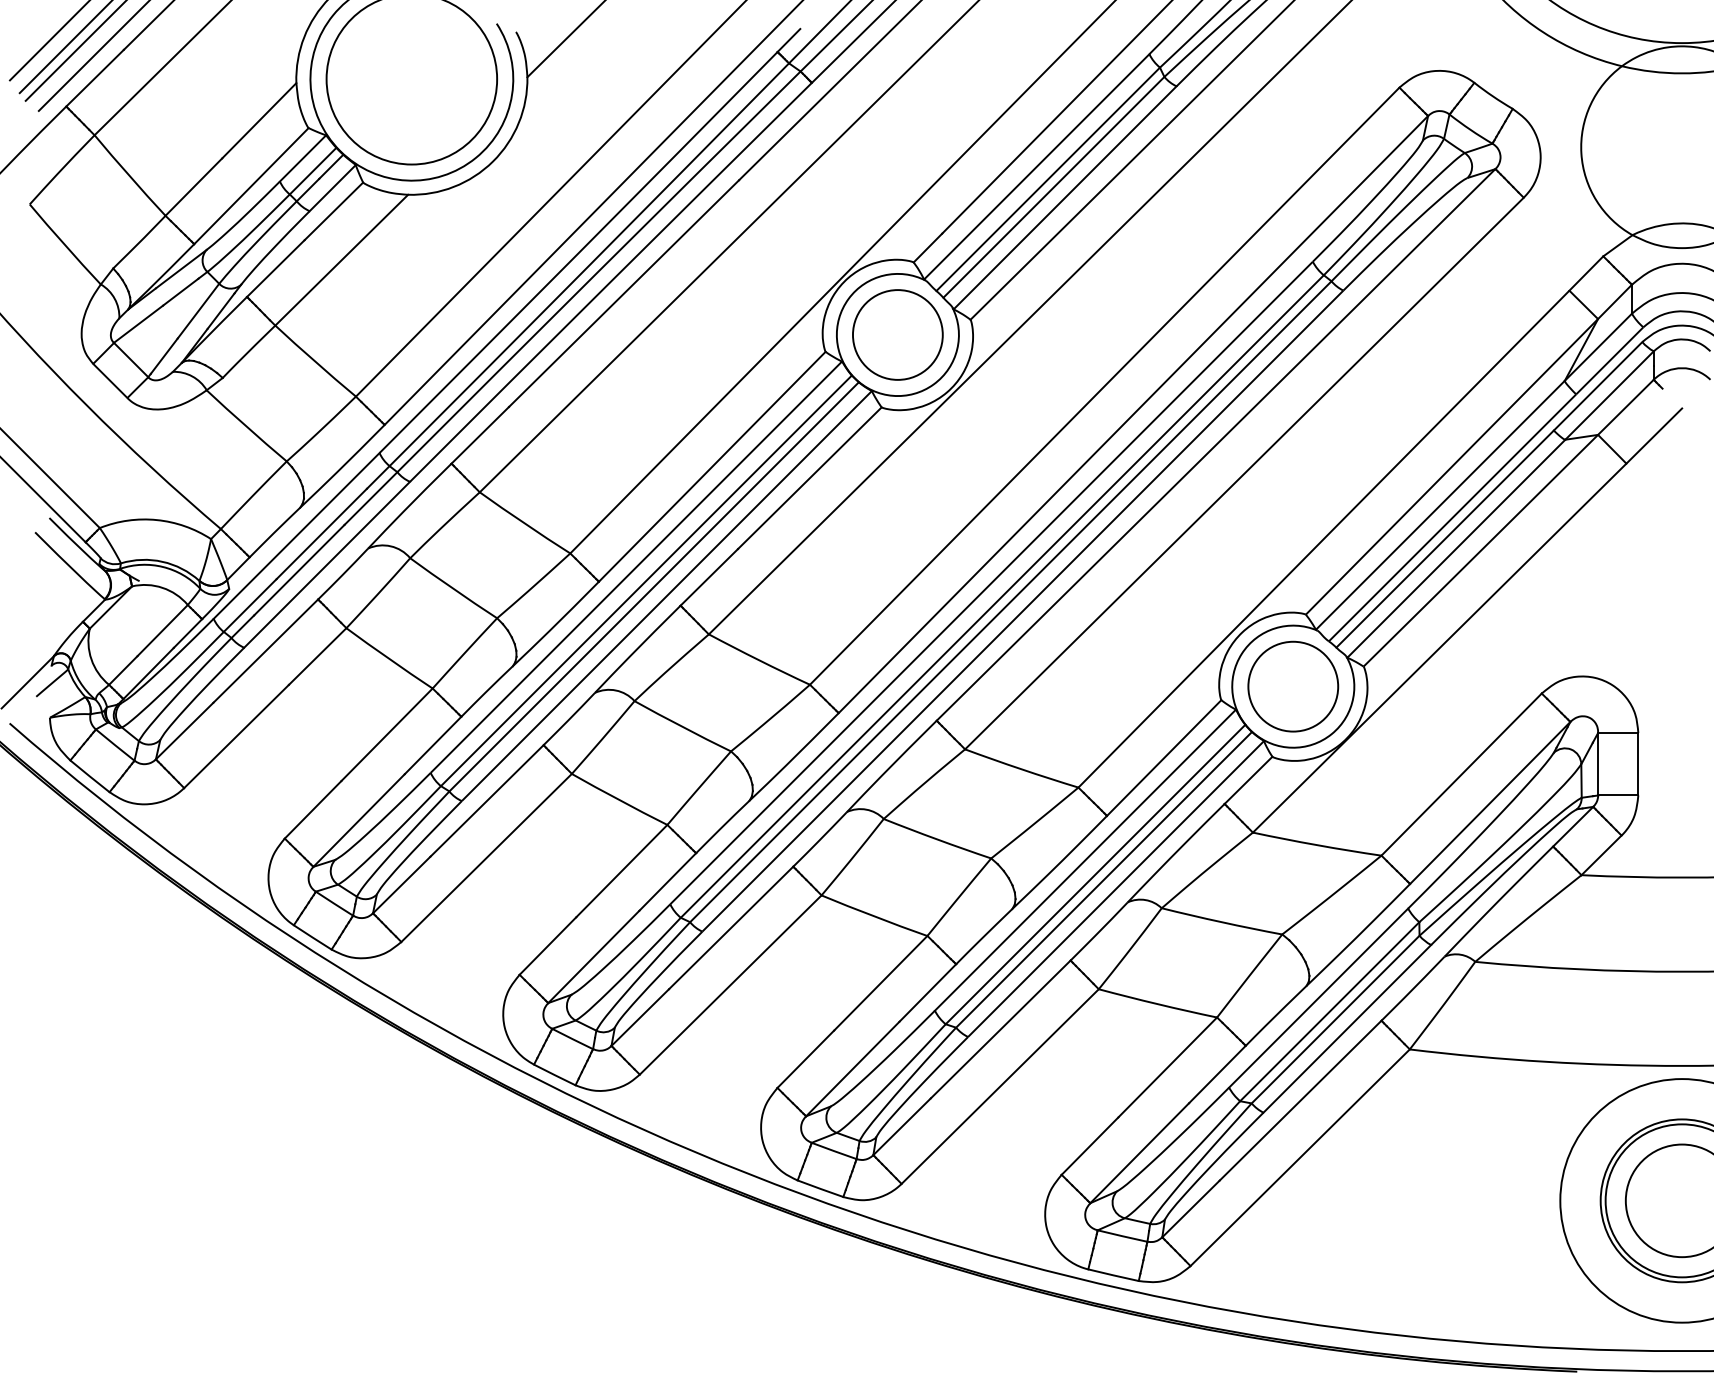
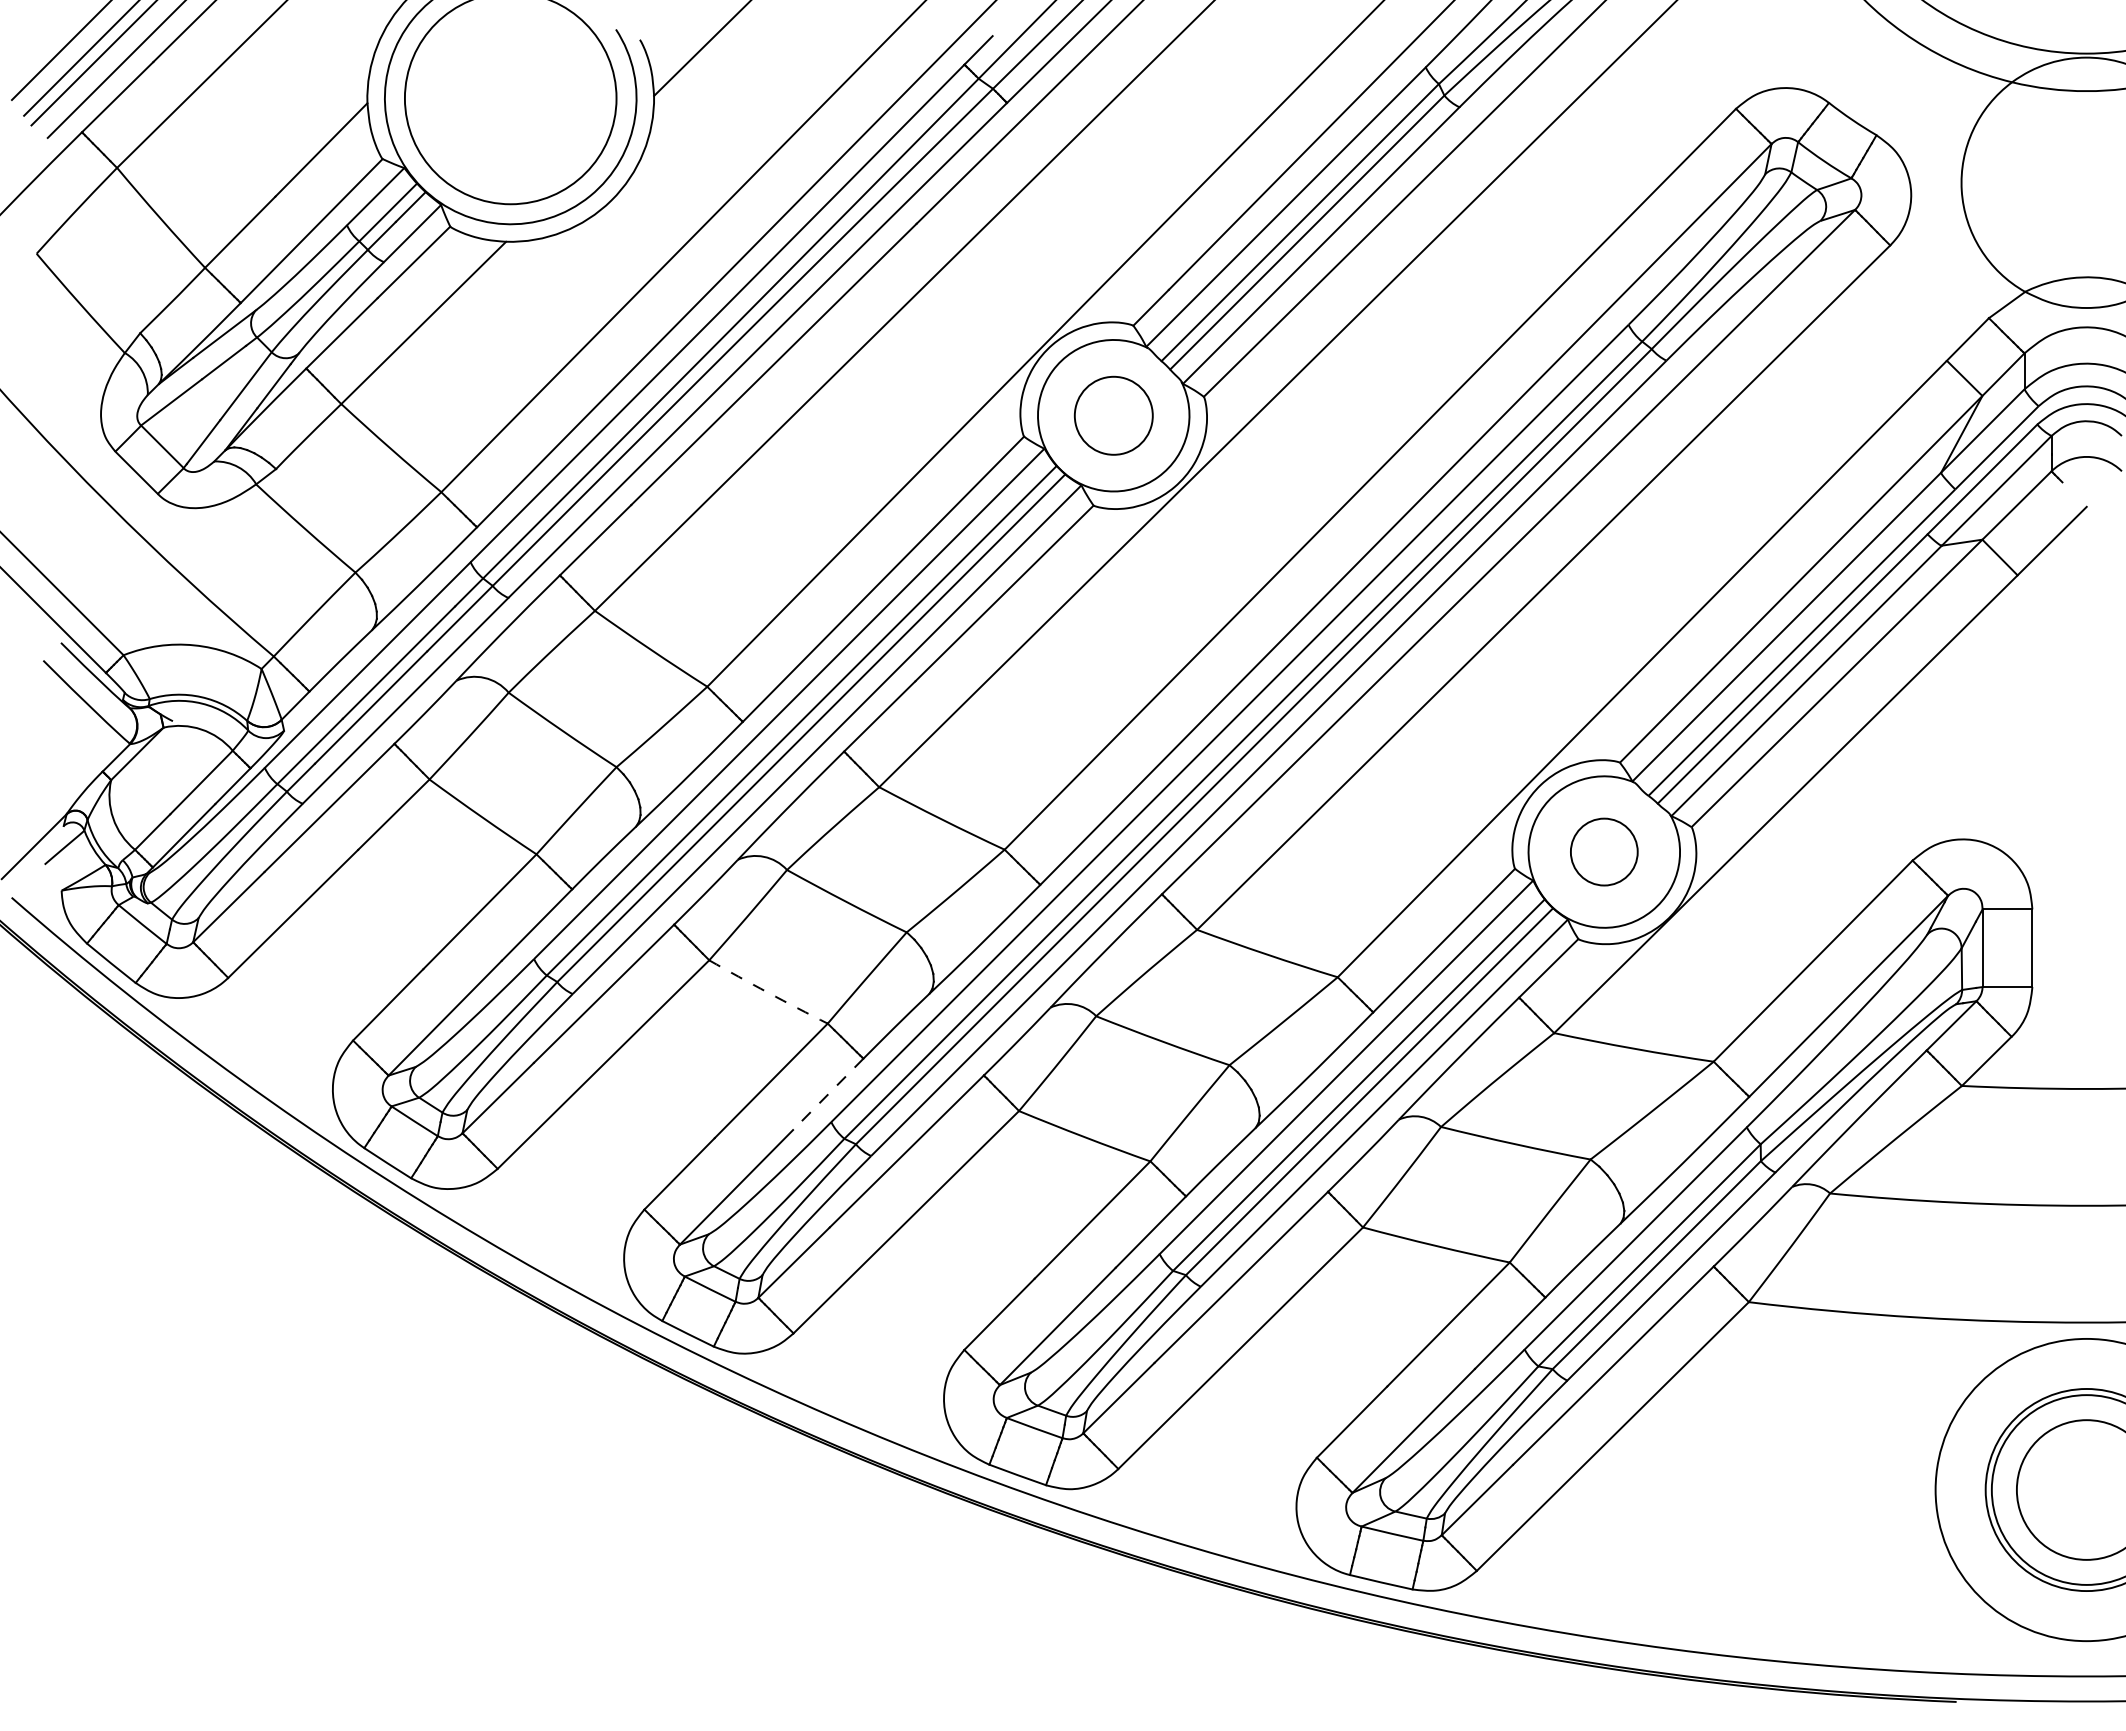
circle: (897, 334) -> (1113, 415), size x0.7
circle: (1293, 686) -> (1604, 851), size x0.6
arc: (619, 799) -> (768, 992), solid -> dashed
line: (667, 882) -> (827, 1094), solid -> dashed

